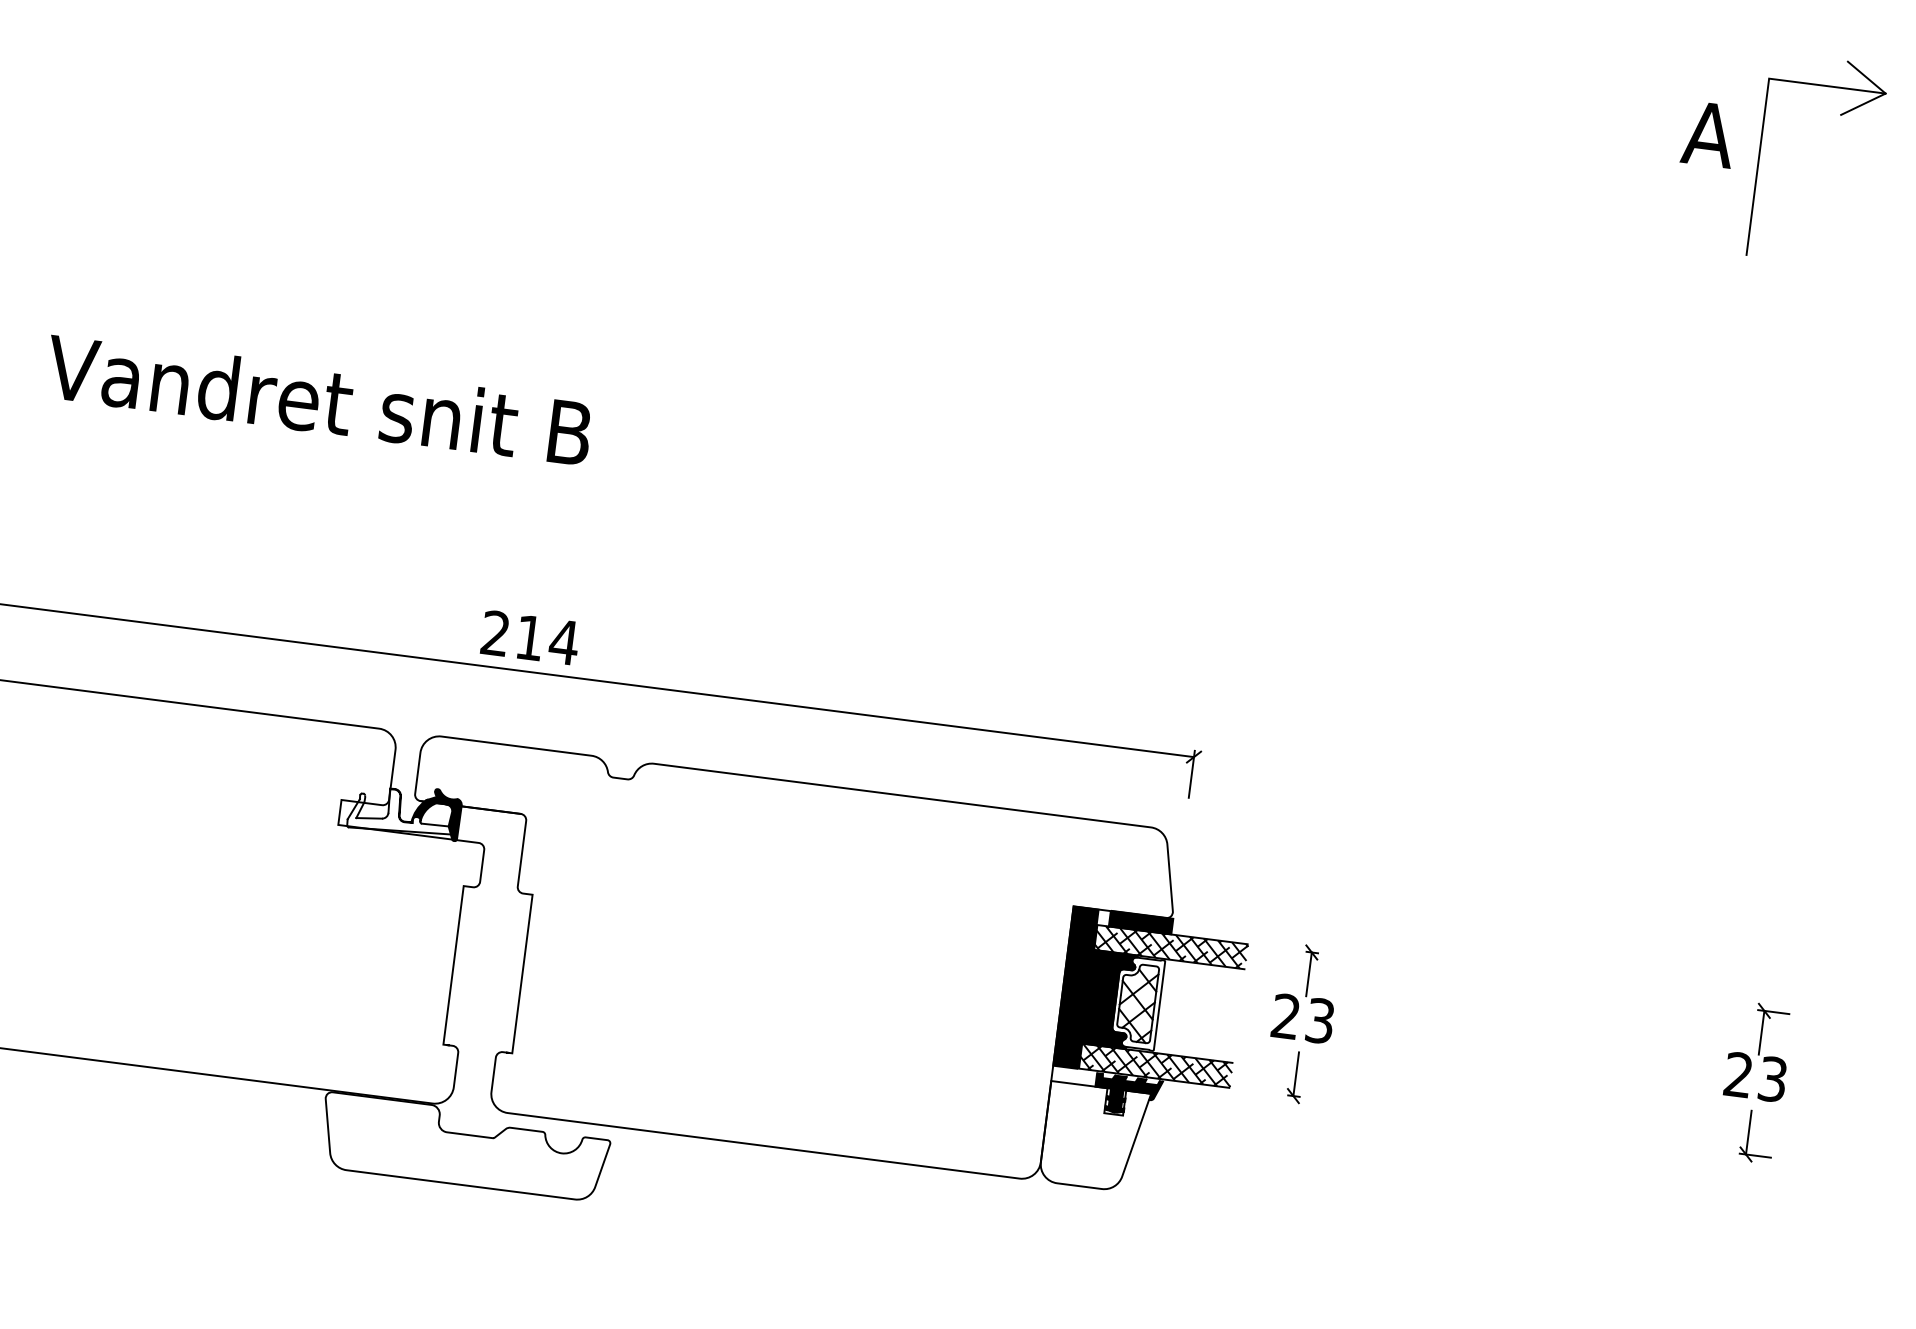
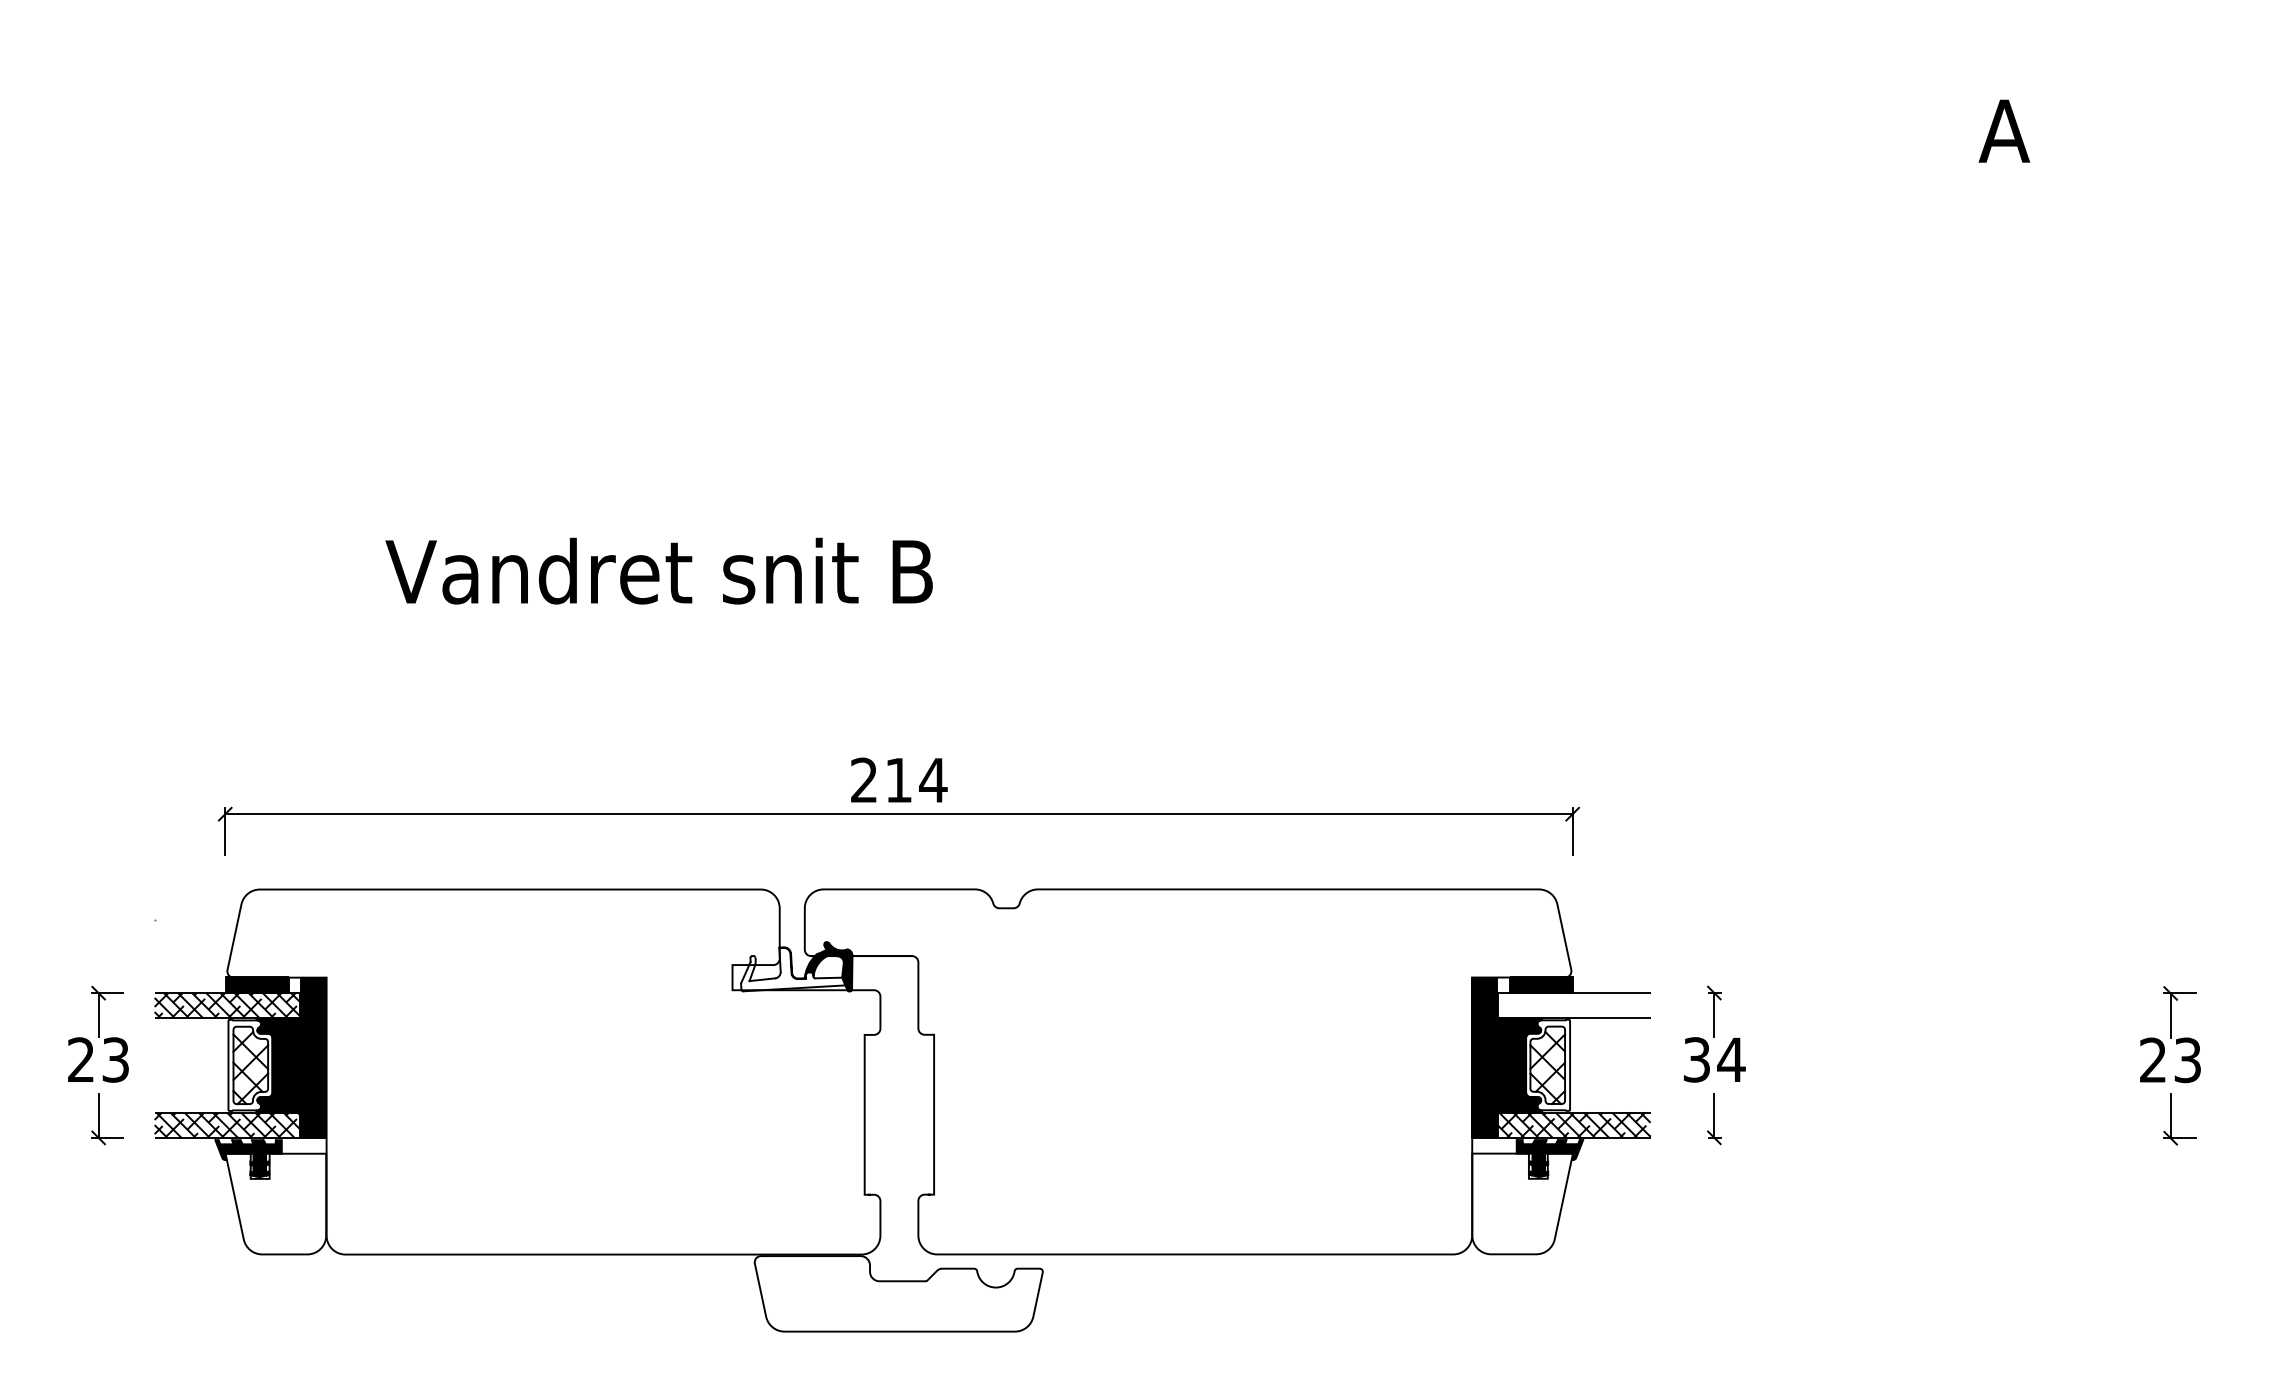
part: (1840, 115) -> (2132, 95), removed
hatch: (1171, 947) -> (1574, 1005), removed
text: (1303, 1018) -> (1714, 1059), 23 -> 34

